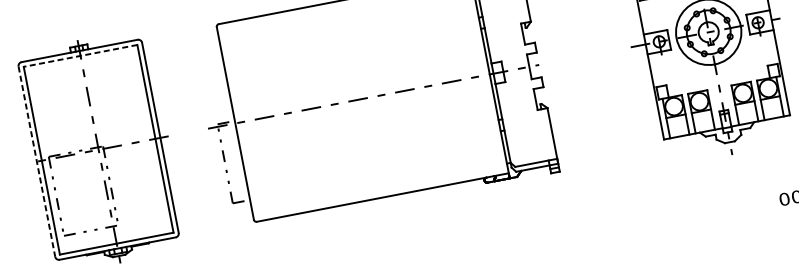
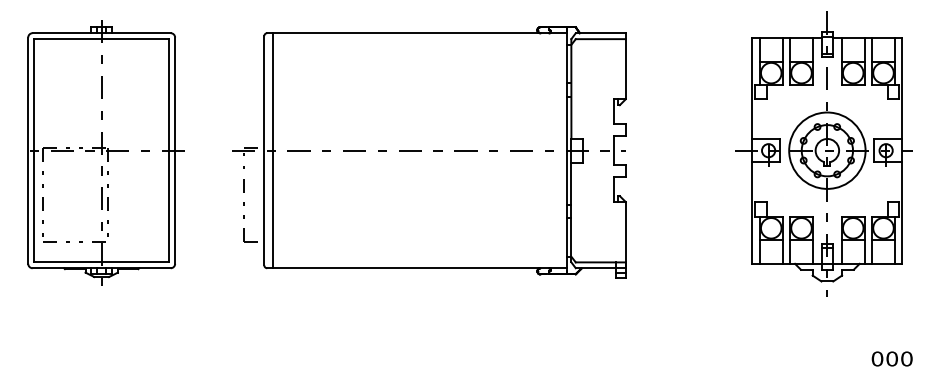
line: (80, 56) -> (101, 39), dashed -> solid
line: (243, 121) -> (273, 150), added
line: (37, 162) -> (28, 151), dashed -> solid

